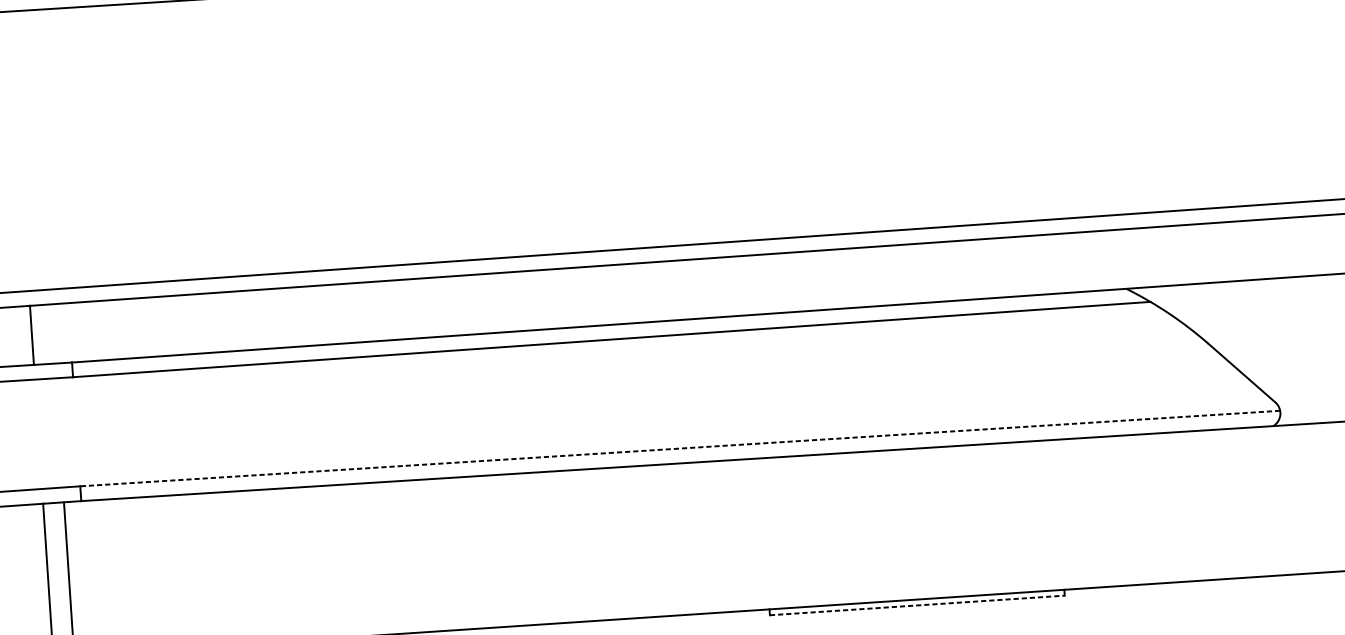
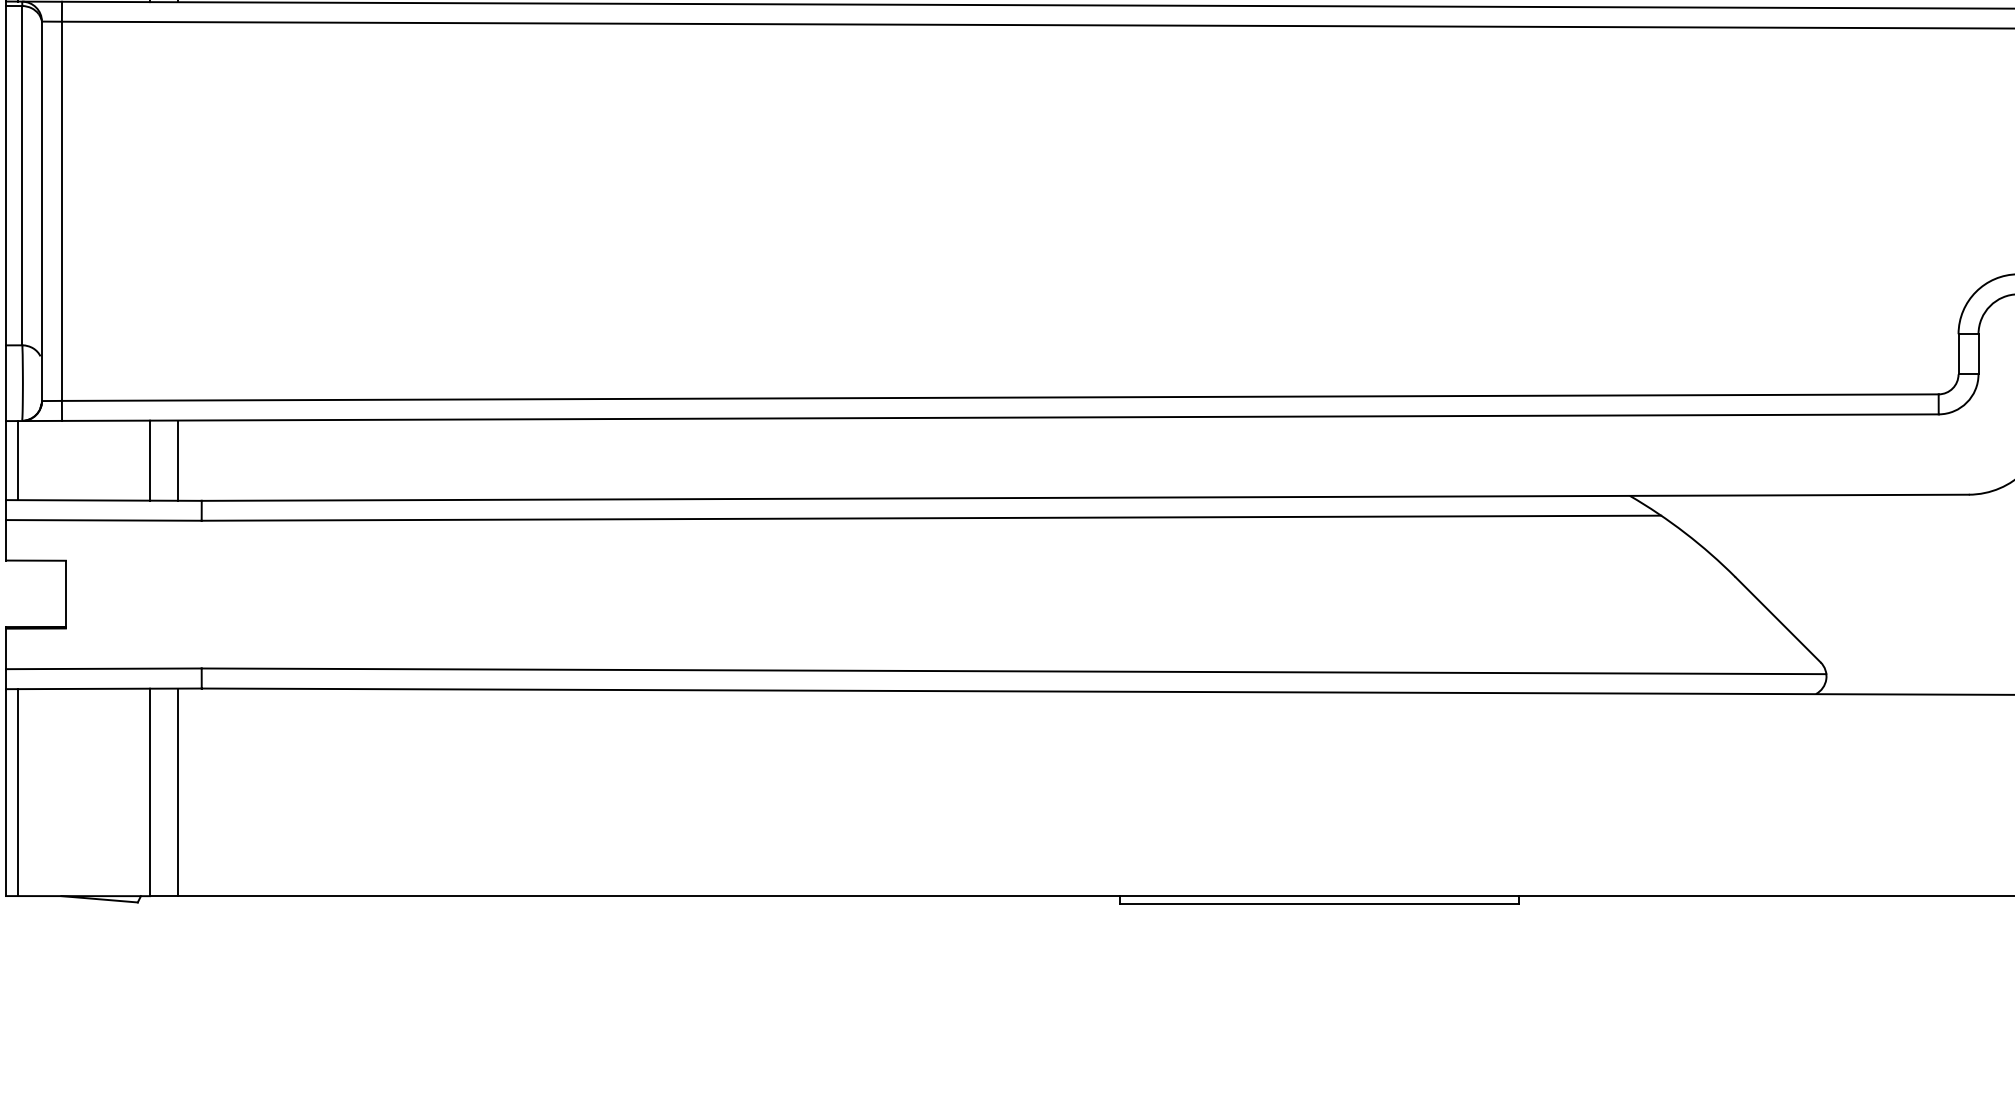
line: (52, 333) -> (178, 460), added
line: (679, 448) -> (1013, 671), dashed -> solid
line: (917, 605) -> (1319, 904), dashed -> solid

